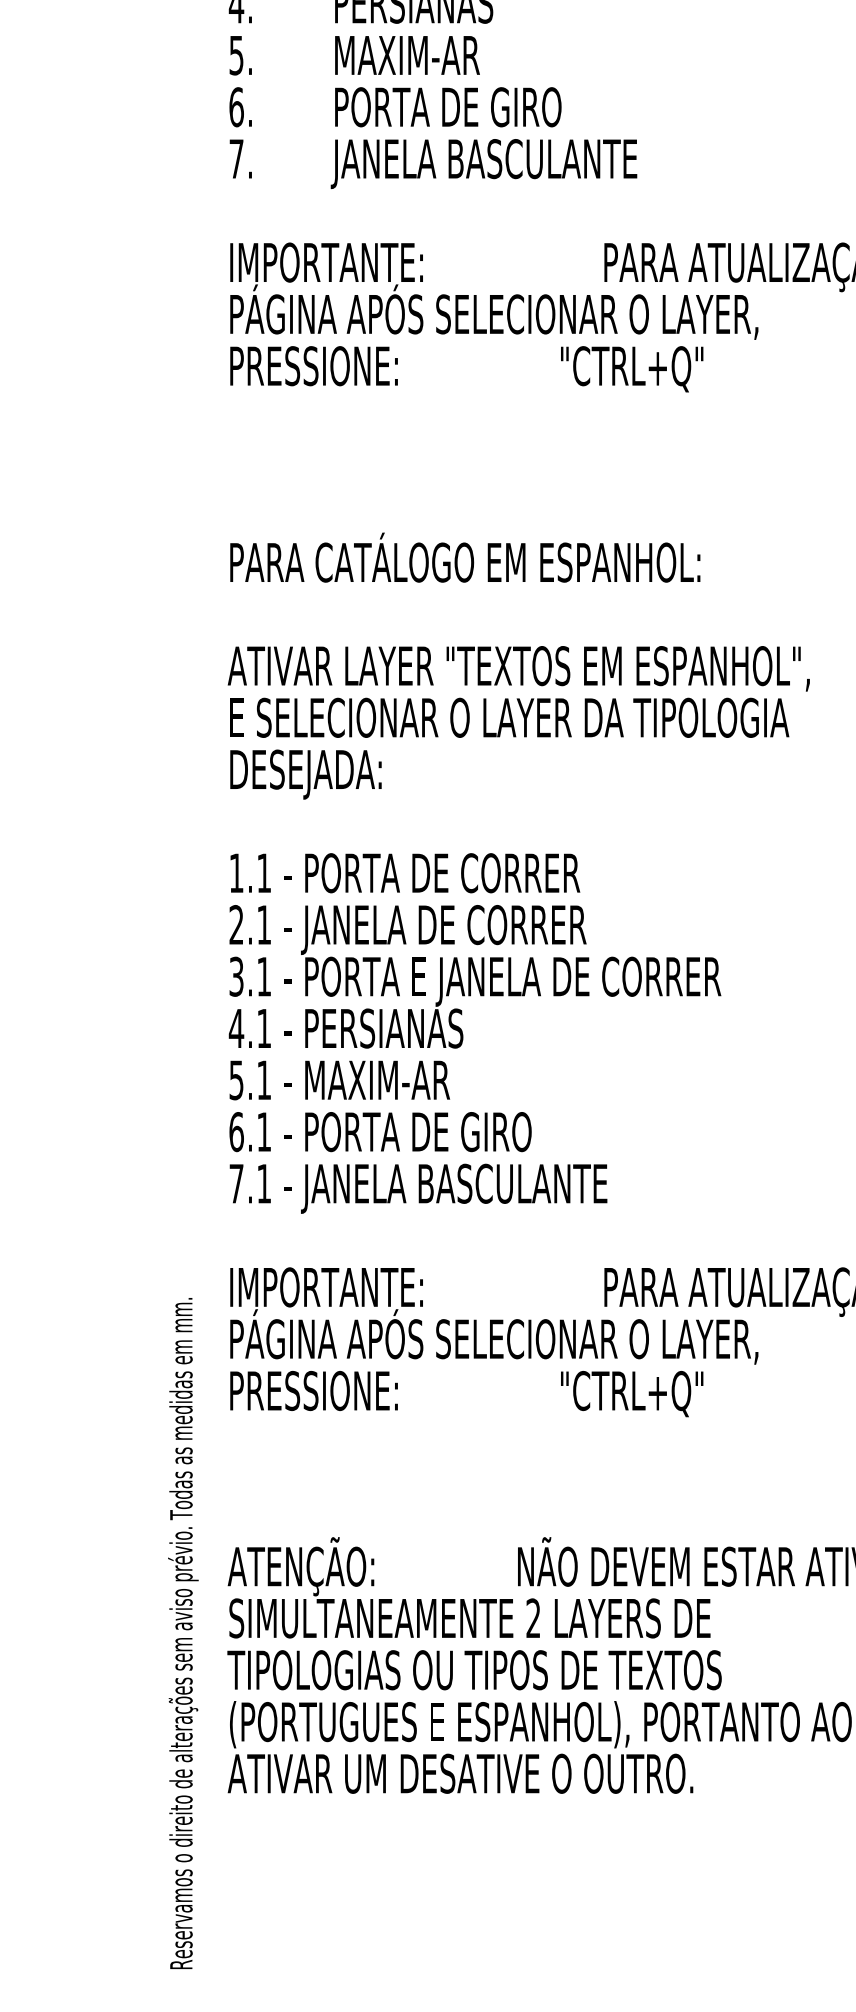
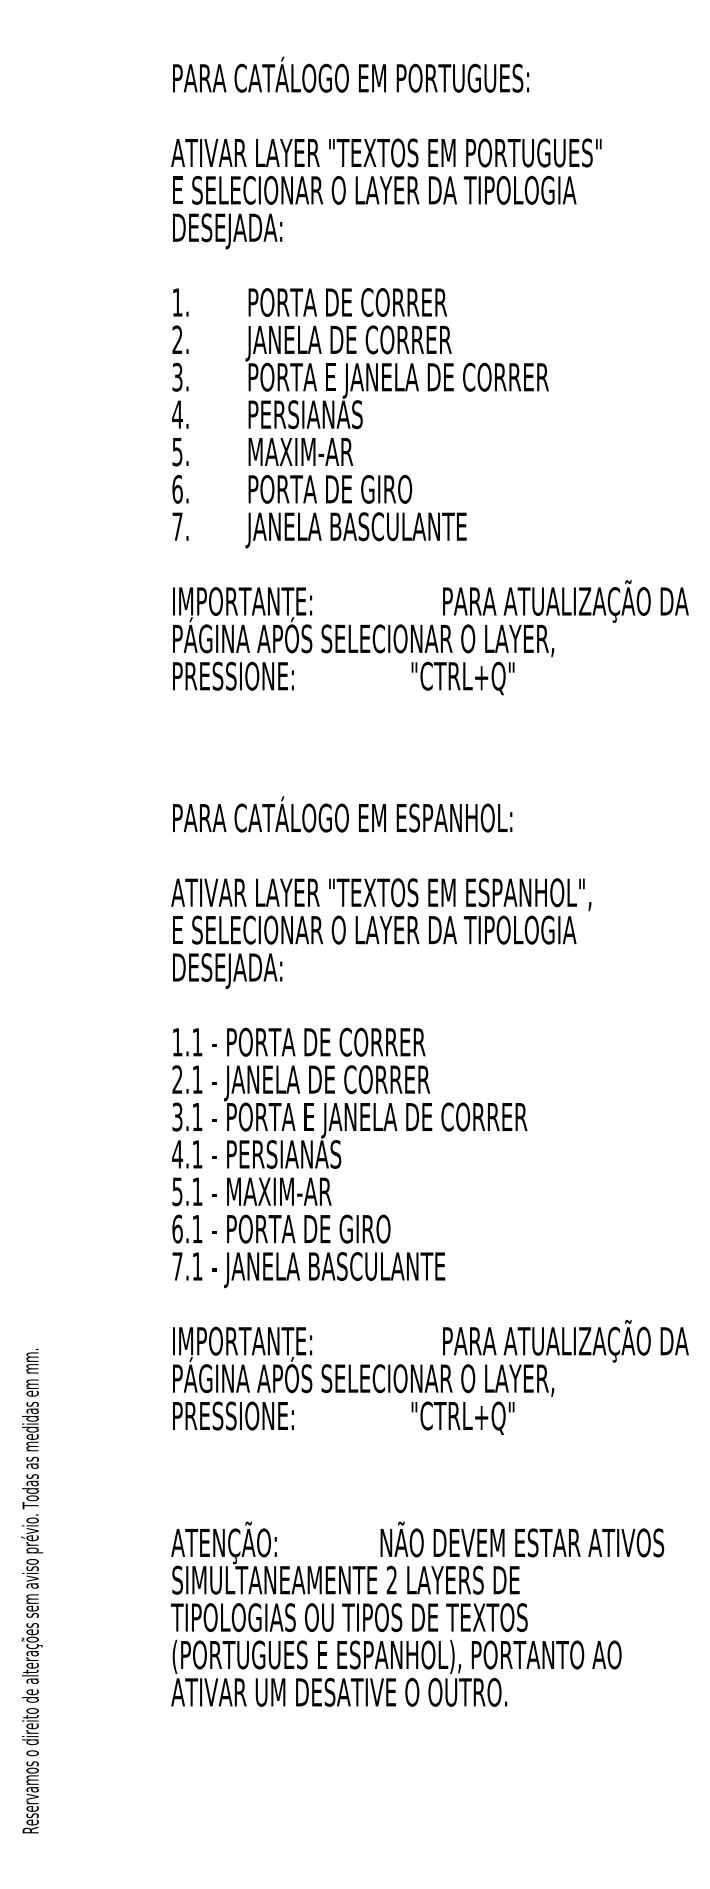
text: (183, 1632) -> (32, 1590), moved

